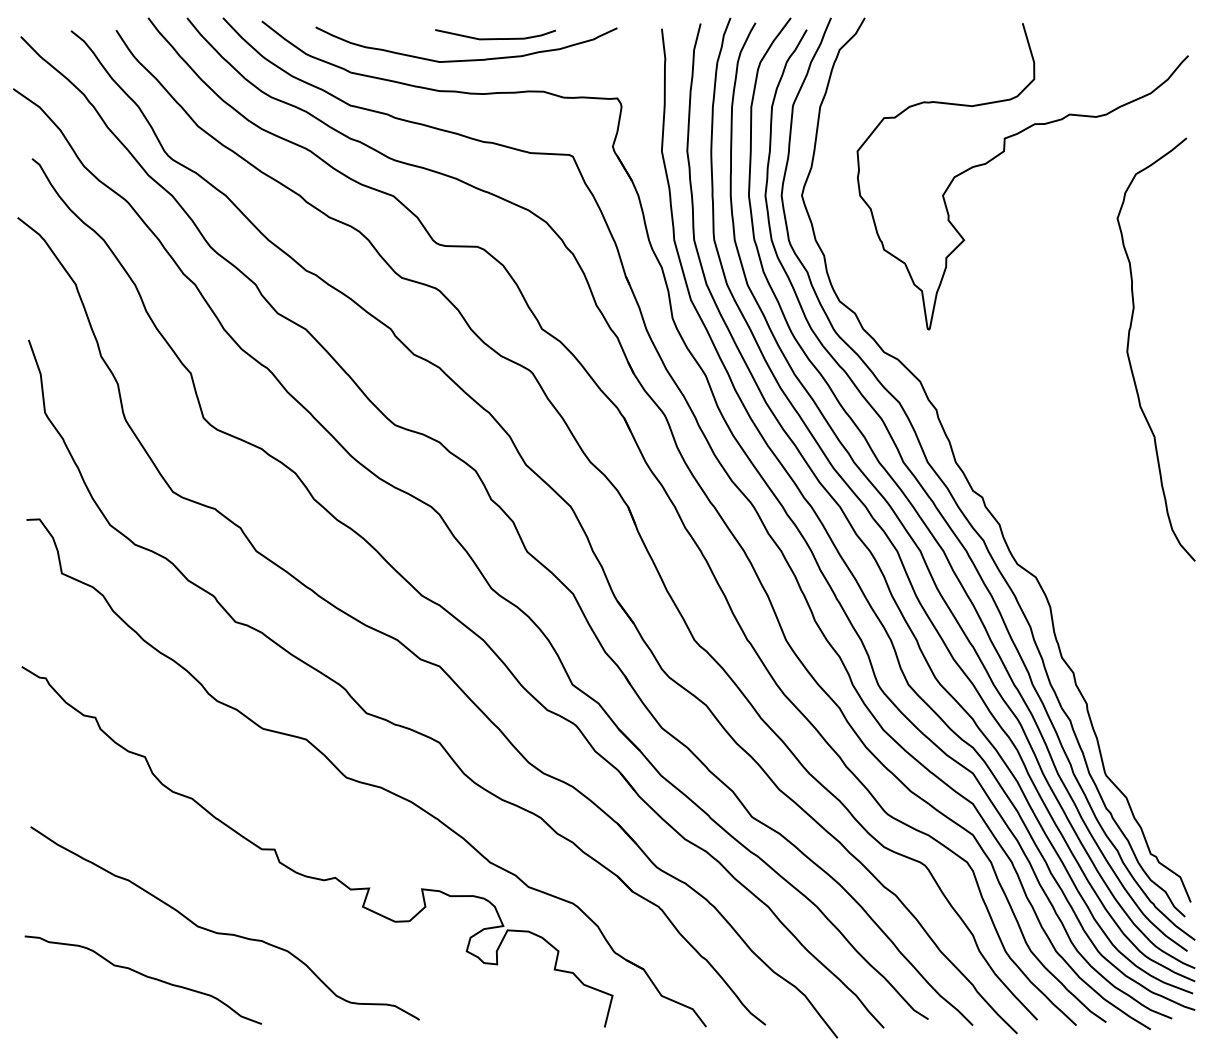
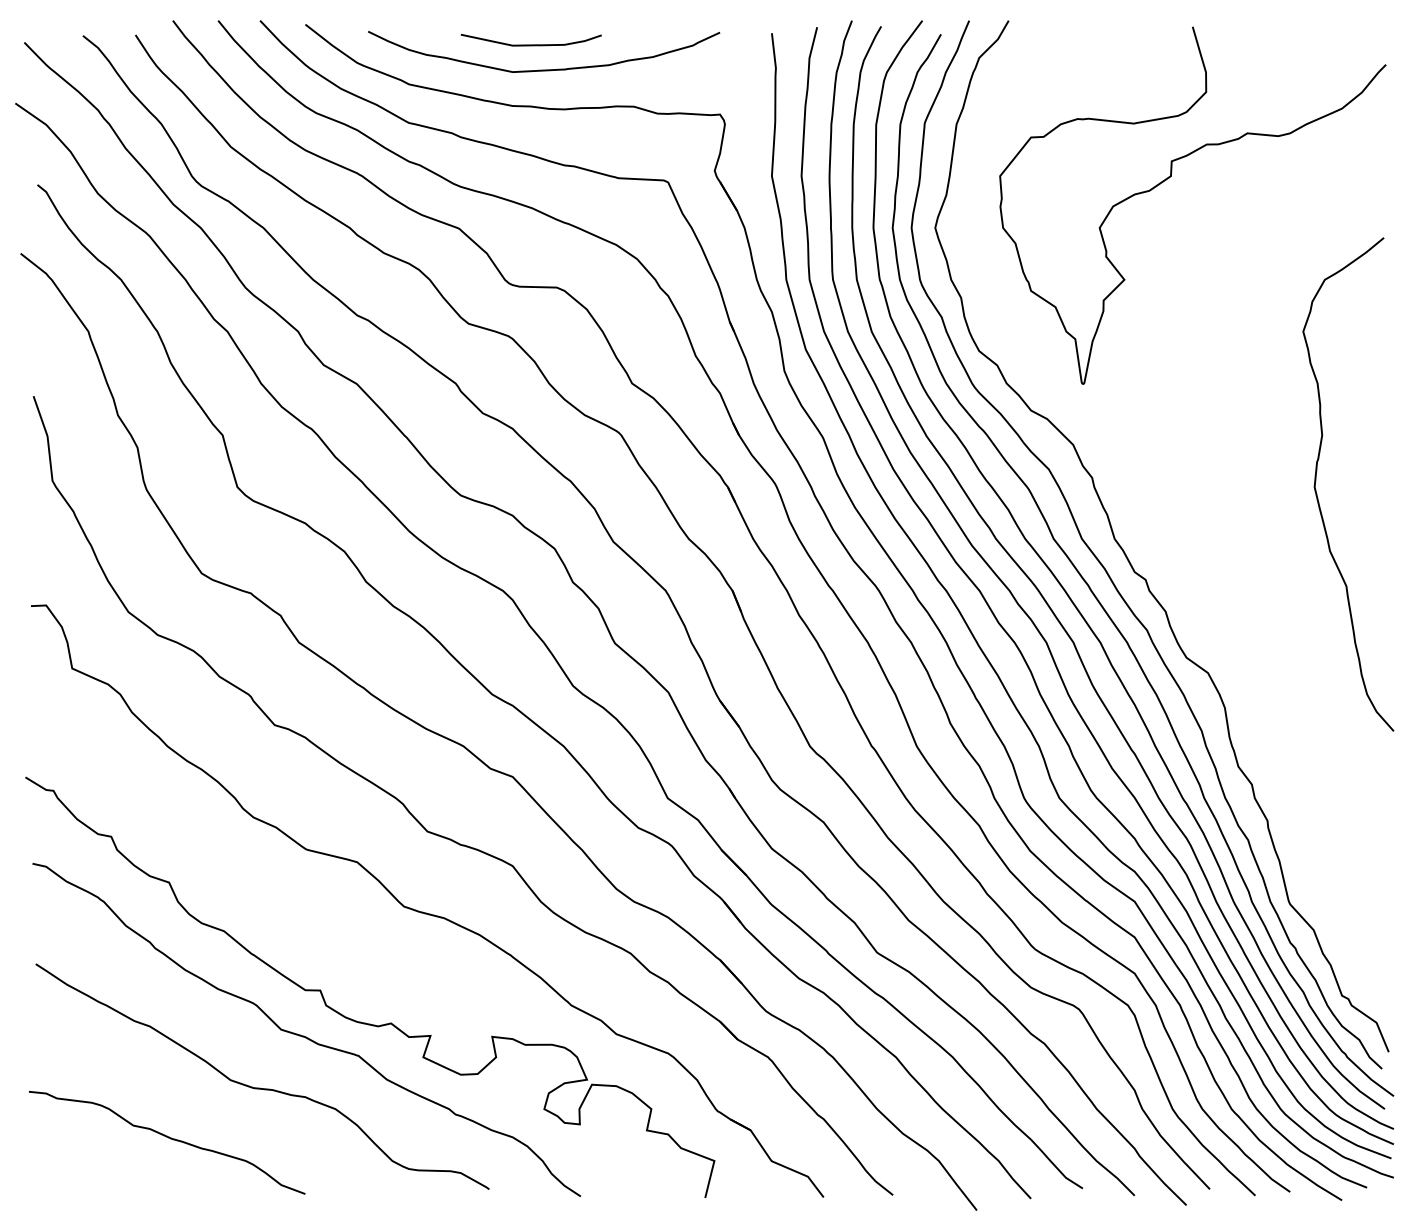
curve: (495, 38) -> (531, 44), moved
curve: (1129, 342) -> (1317, 476), moved
curve: (259, 887) -> (302, 1034), added

